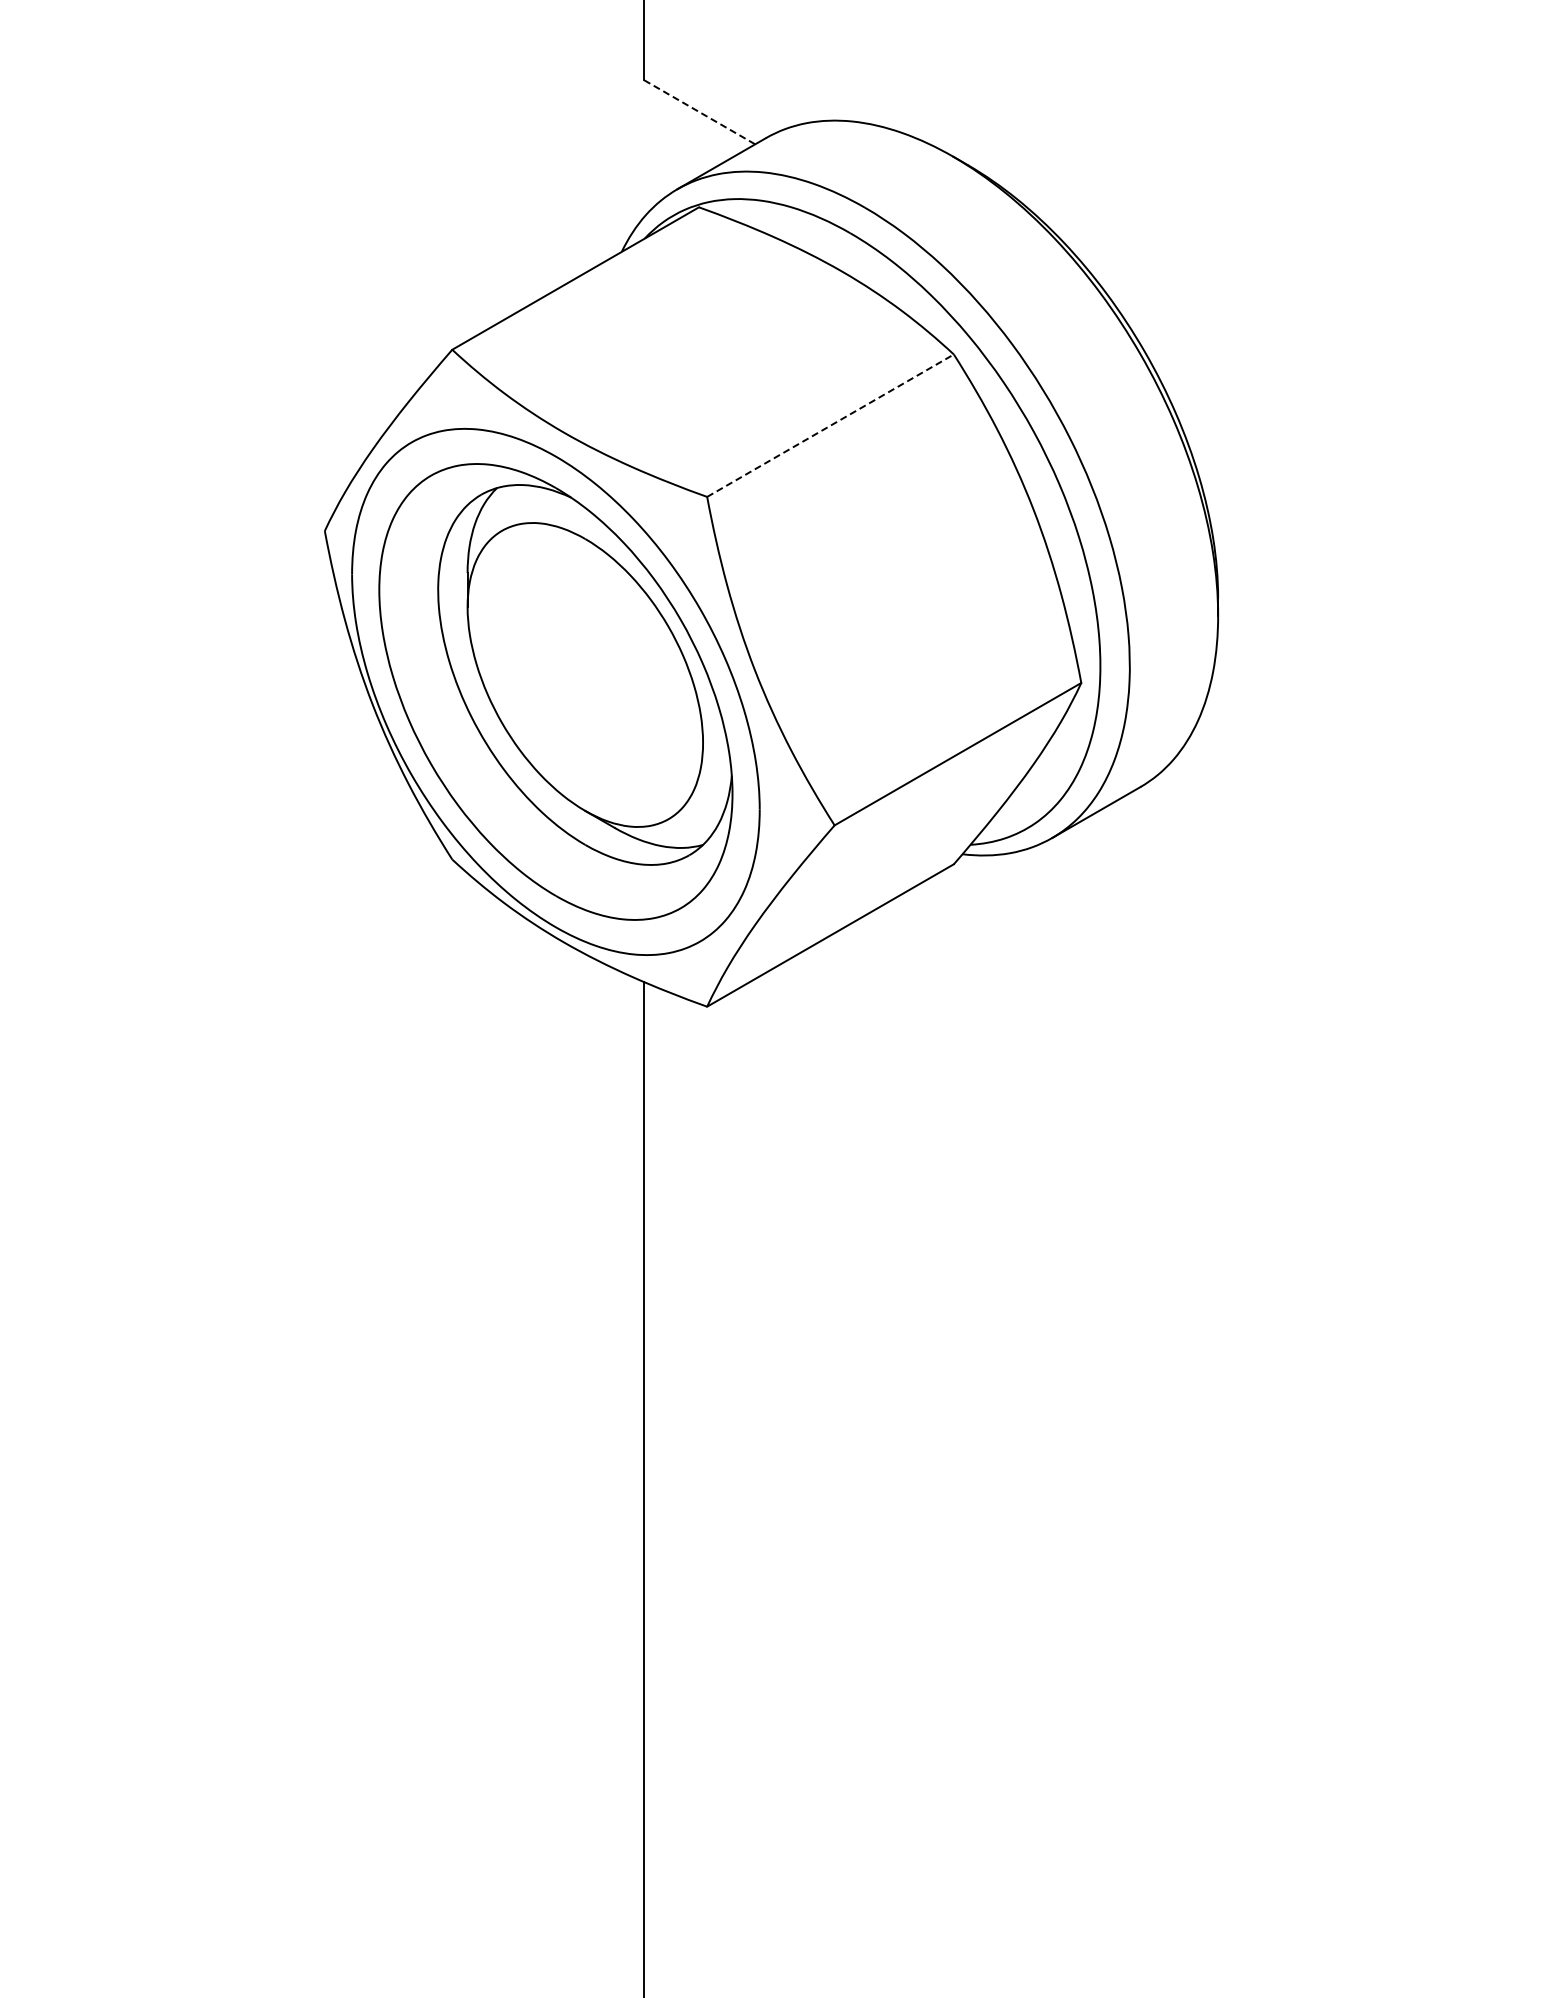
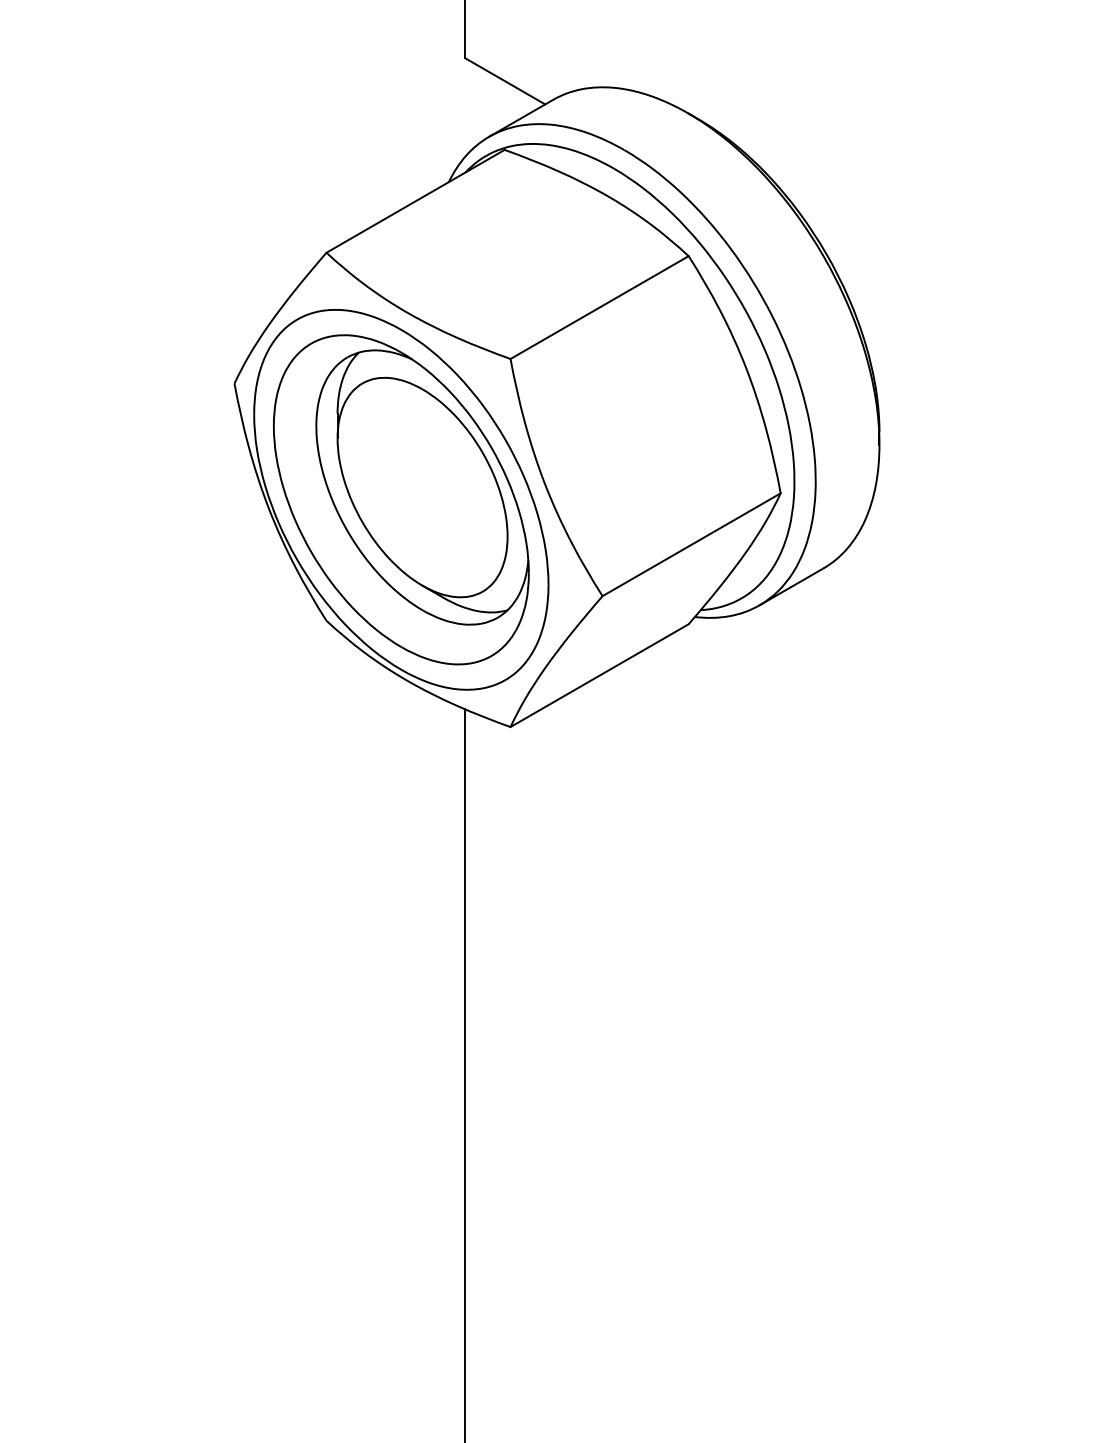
line: (700, 112) -> (505, 81), dashed -> solid
line: (830, 425) -> (599, 307), dashed -> solid

